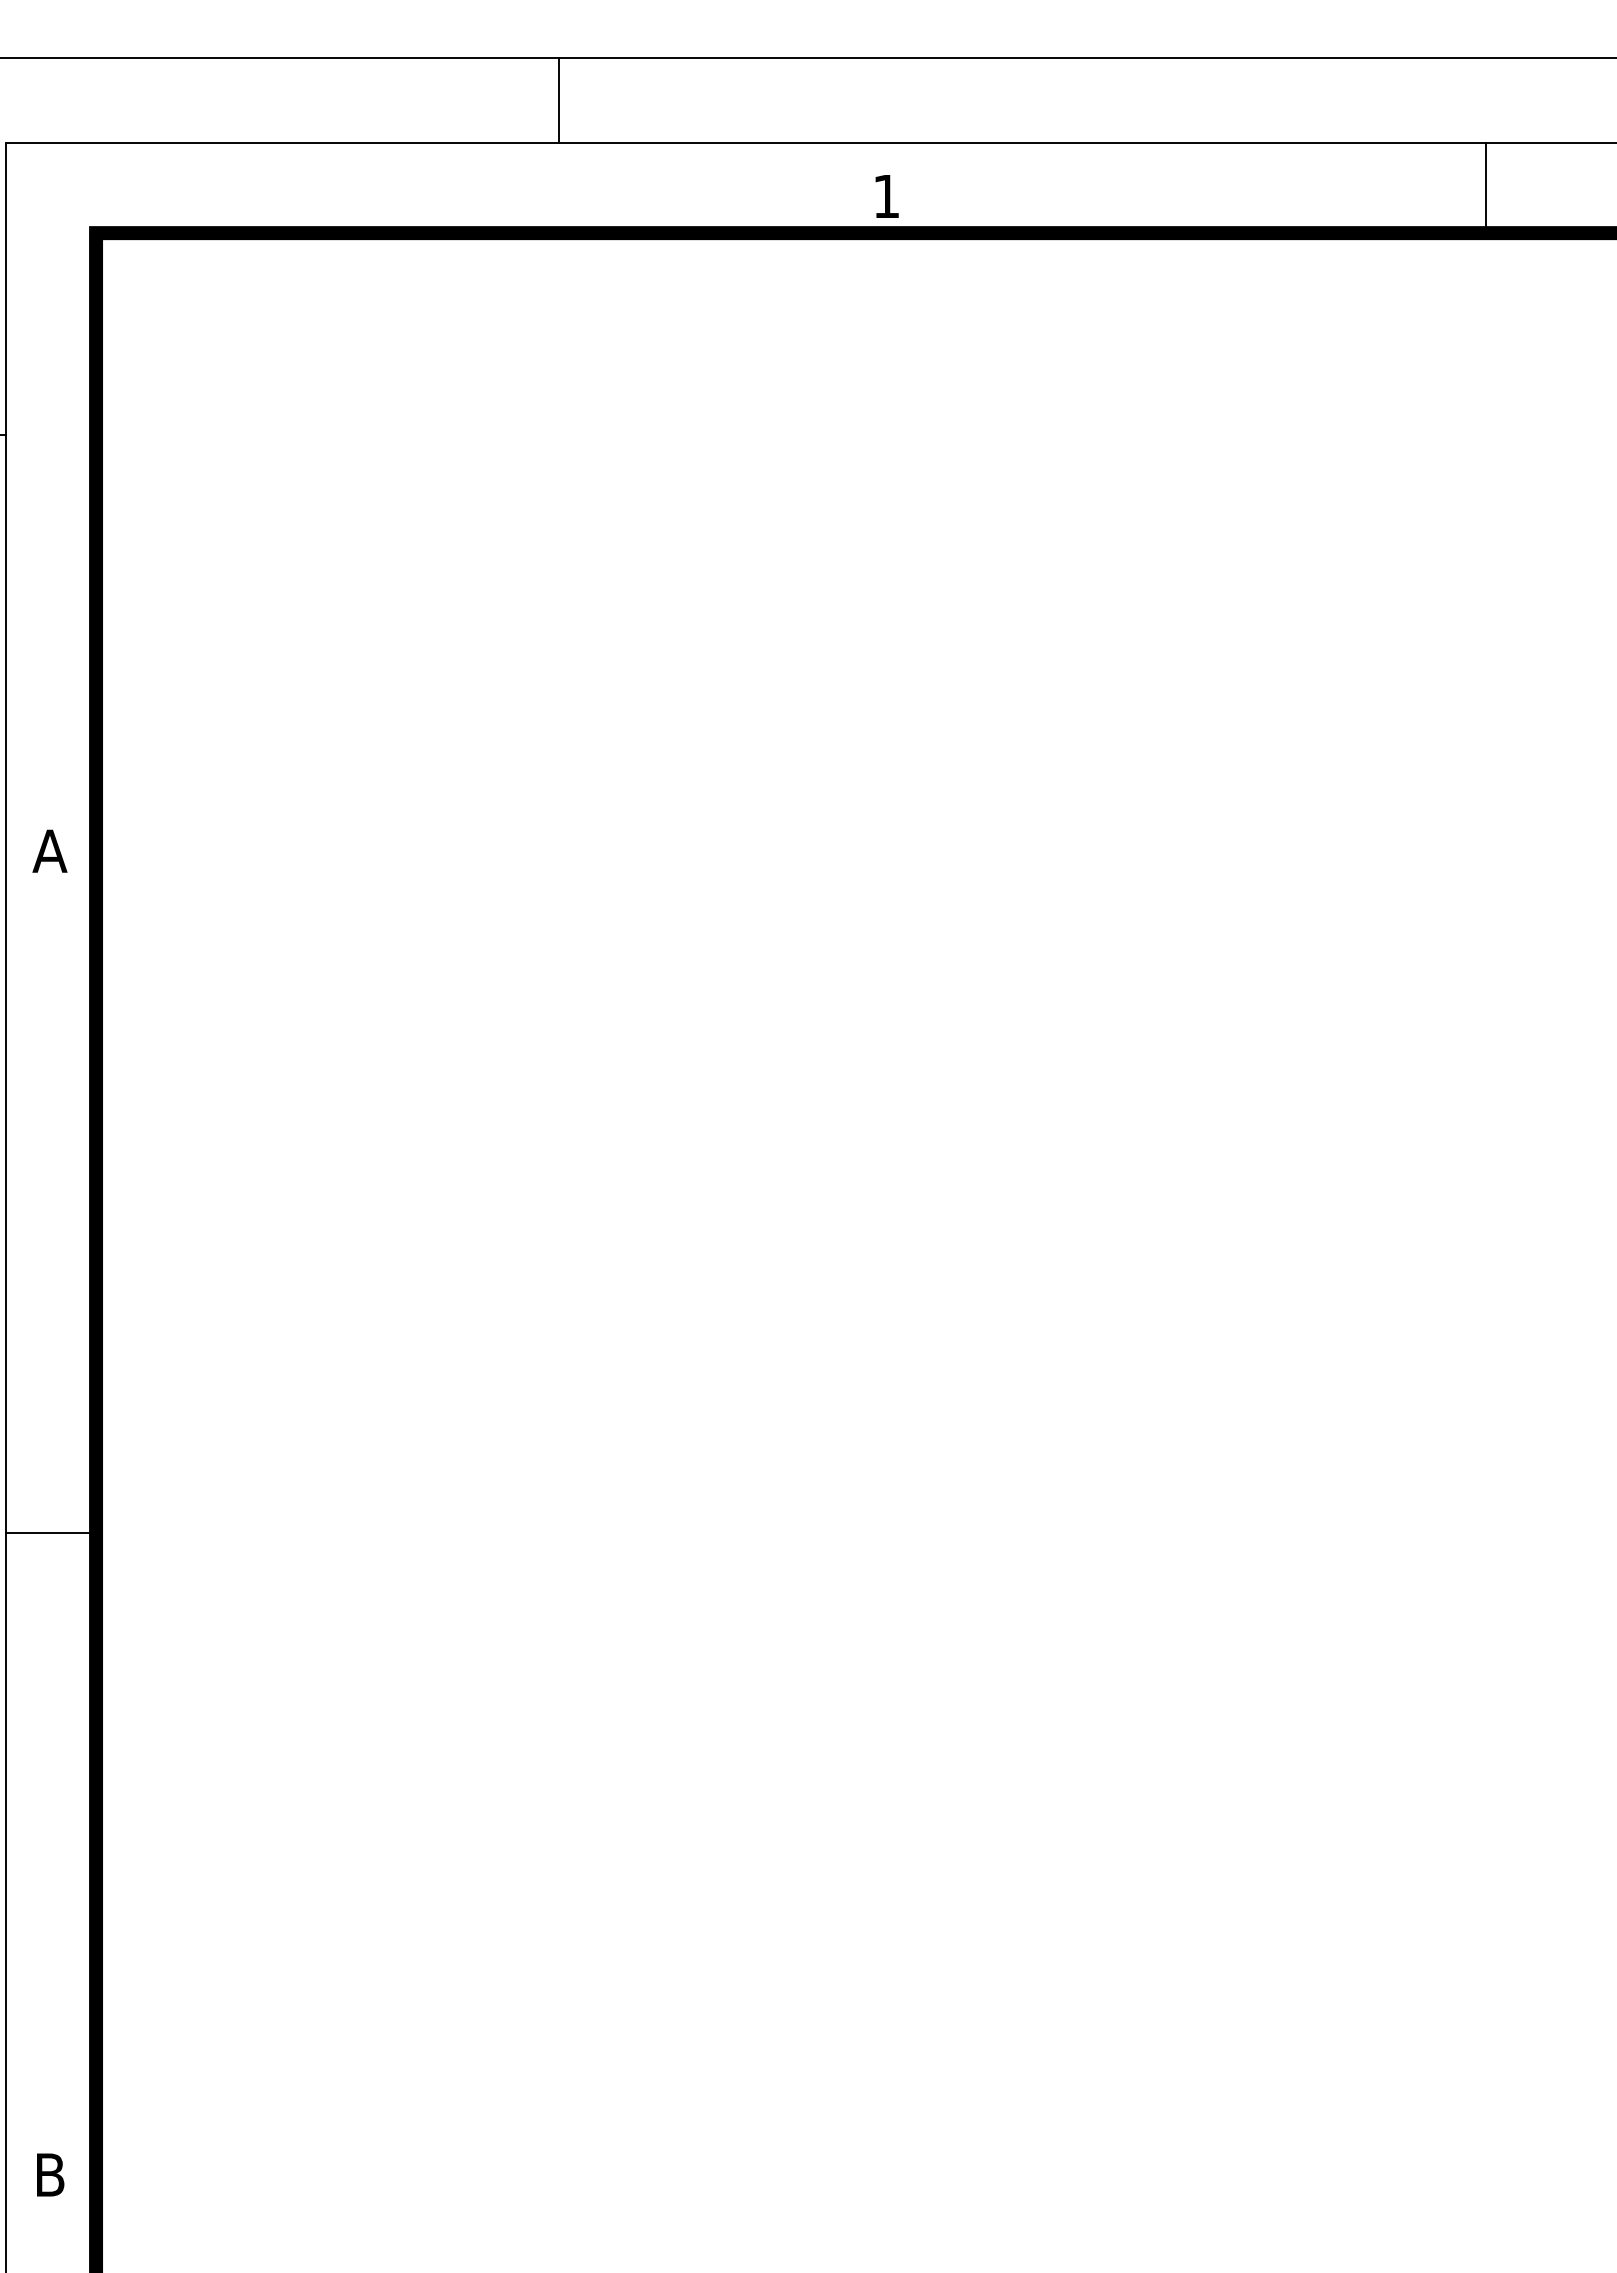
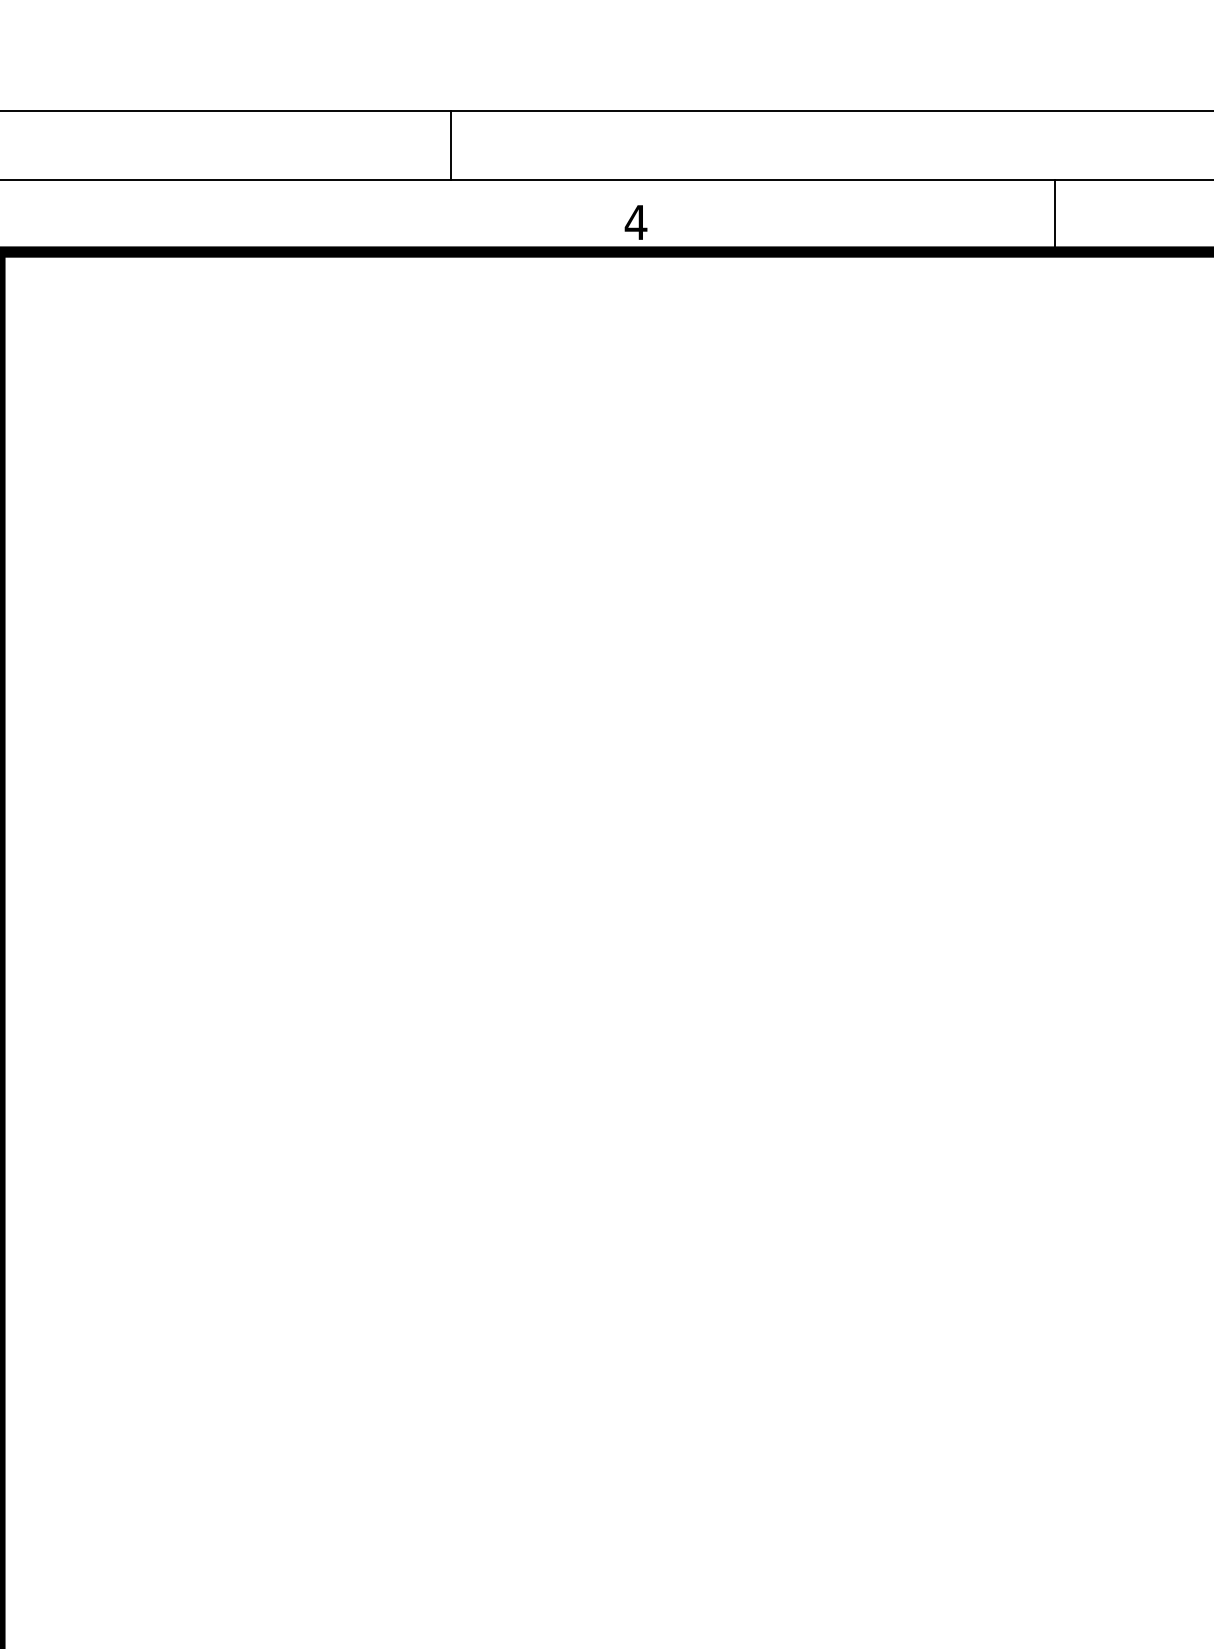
line: (559, 100) -> (451, 145), moved
line: (1485, 185) -> (1054, 213), moved
text: (886, 196) -> (636, 222), 1 -> 4

